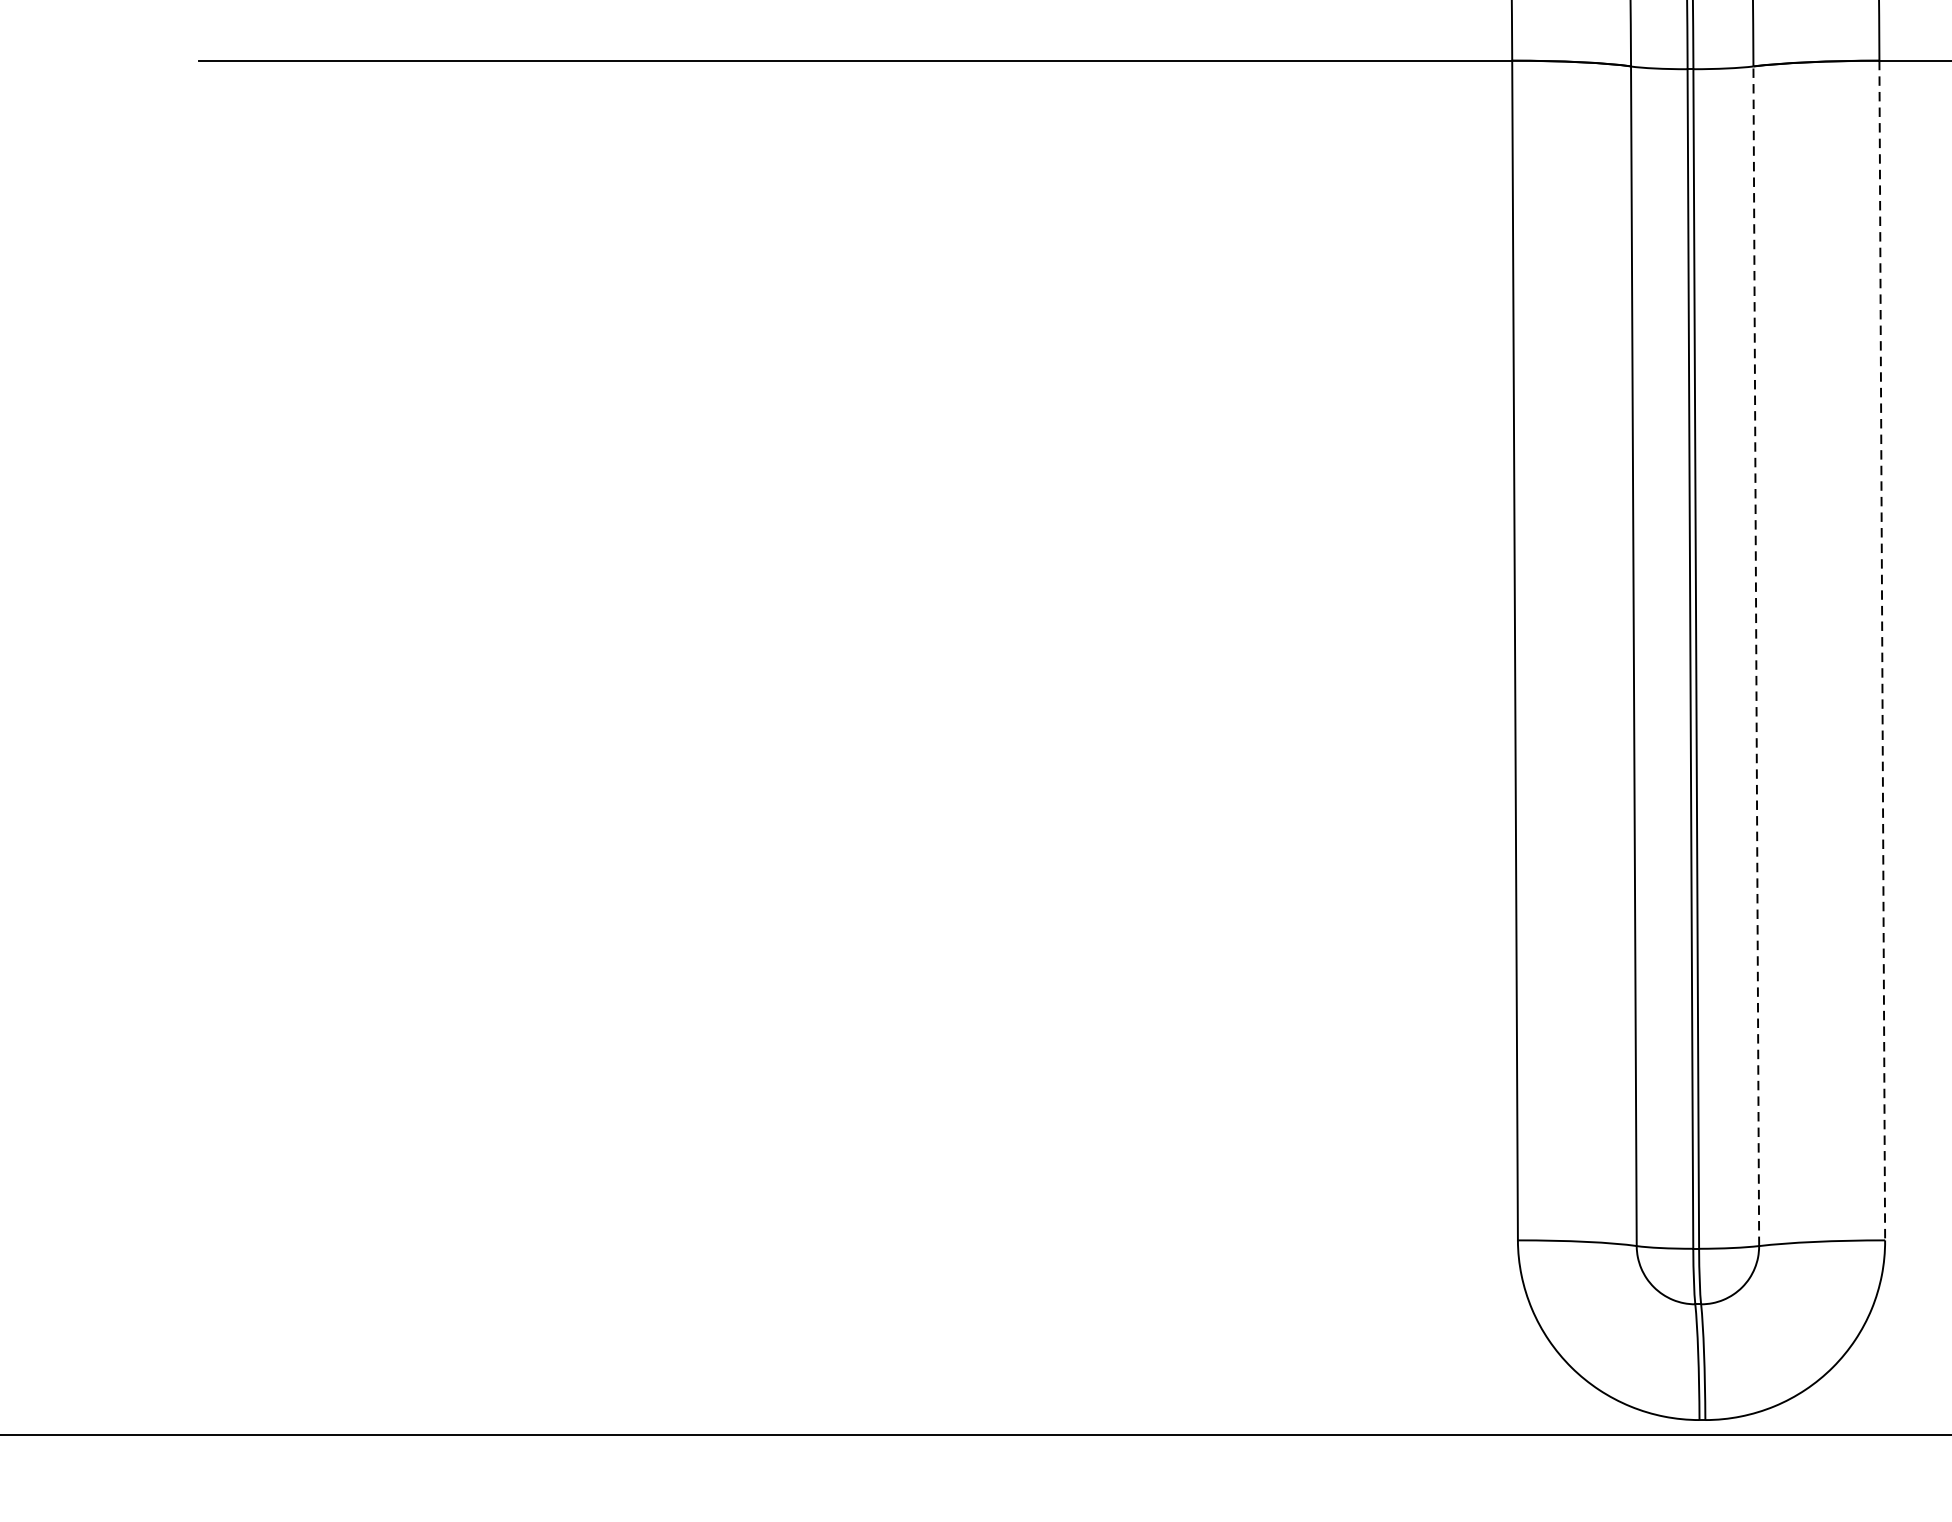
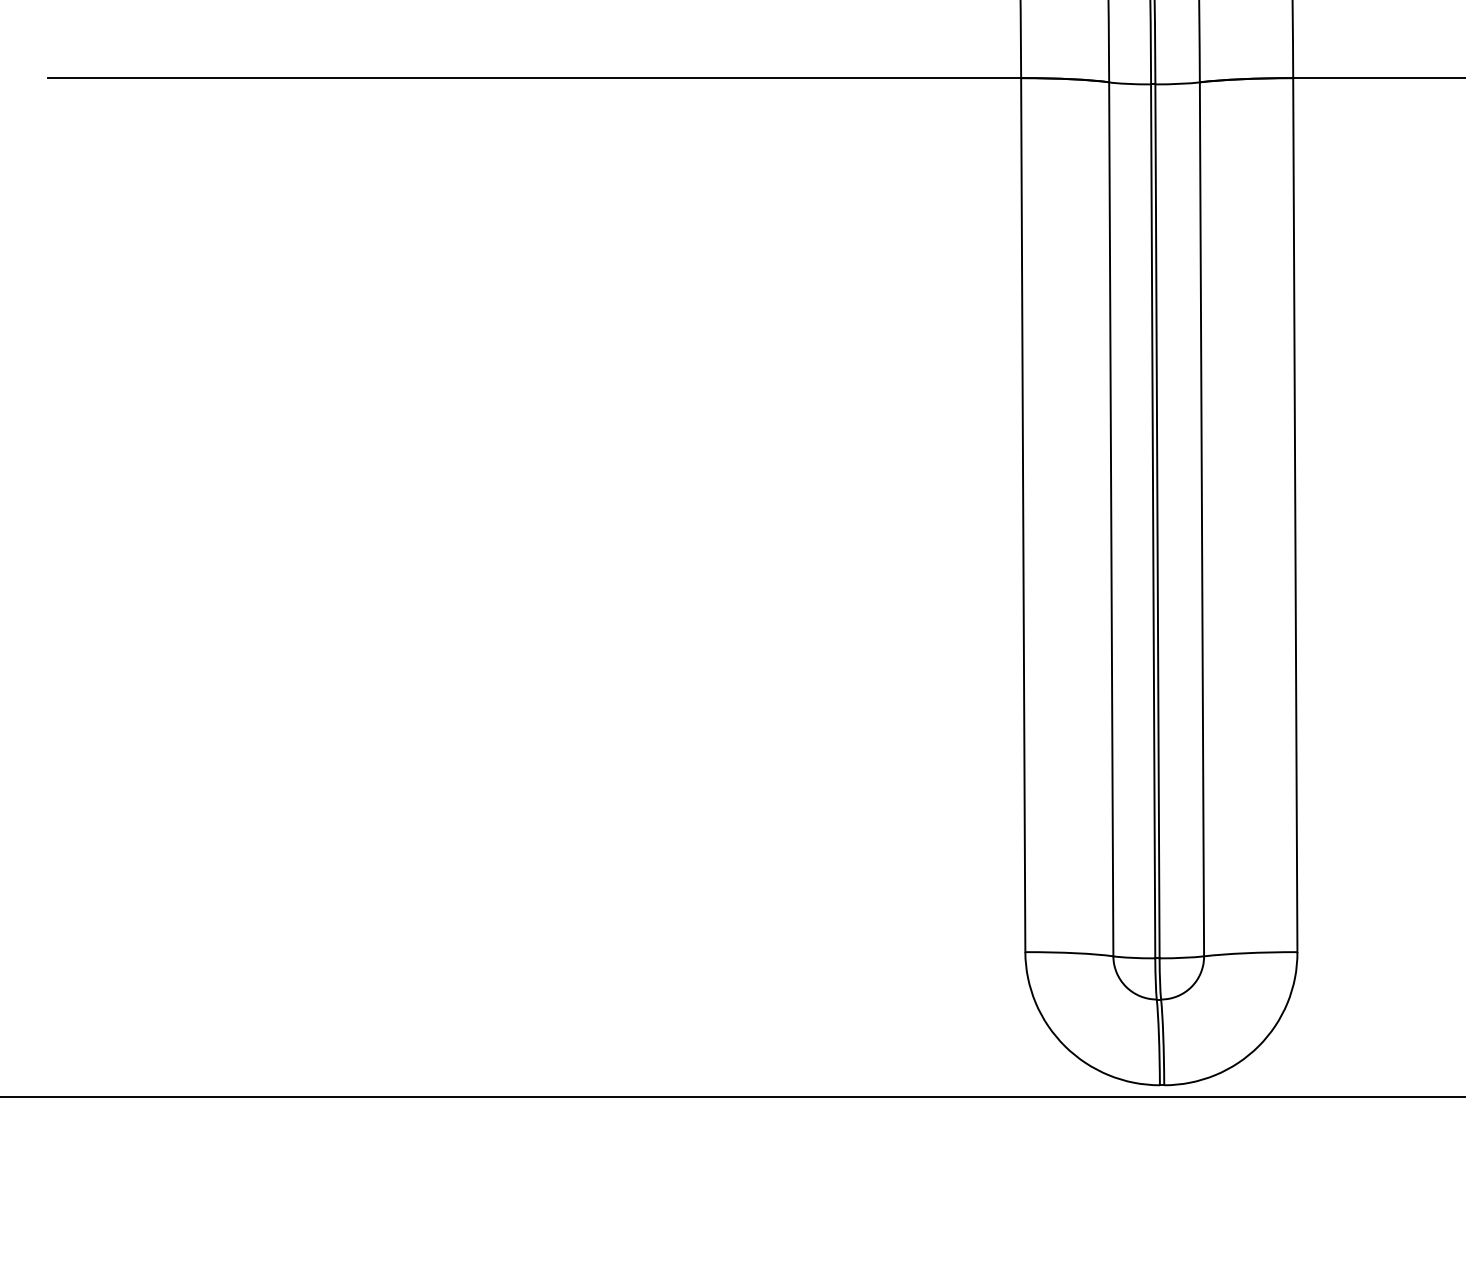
line: (1882, 651) -> (1295, 515), dashed -> solid
line: (1755, 656) -> (1201, 519), dashed -> solid

